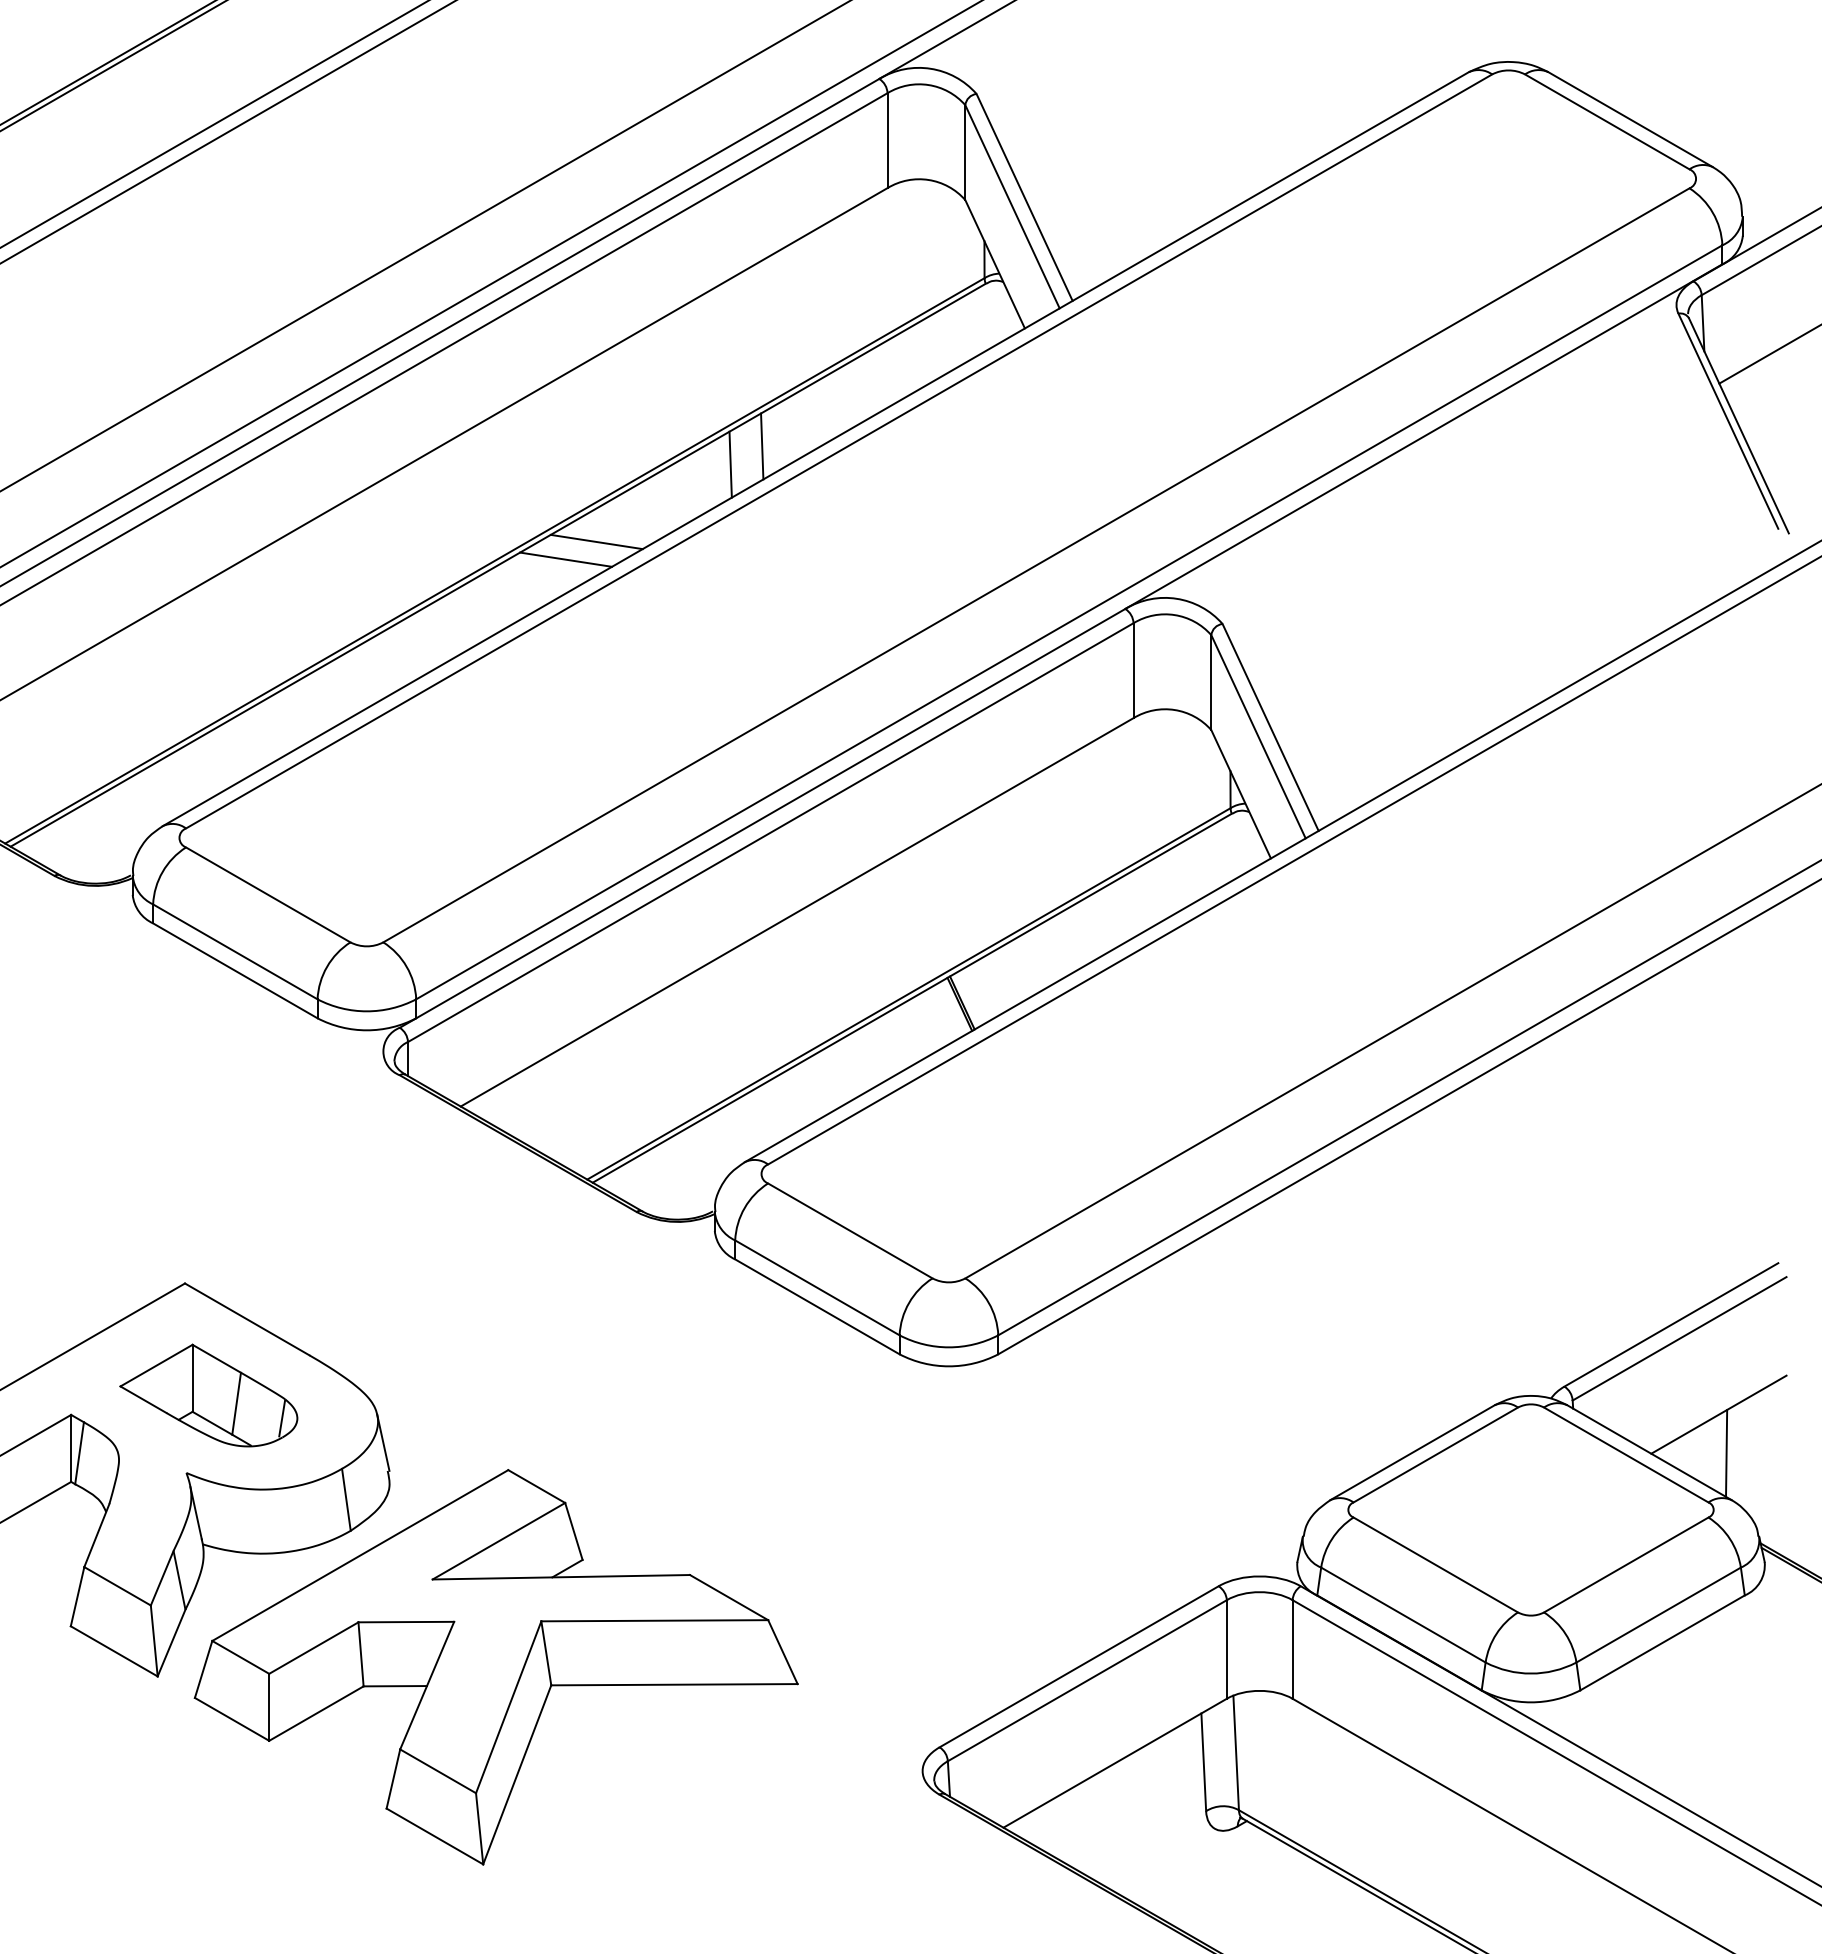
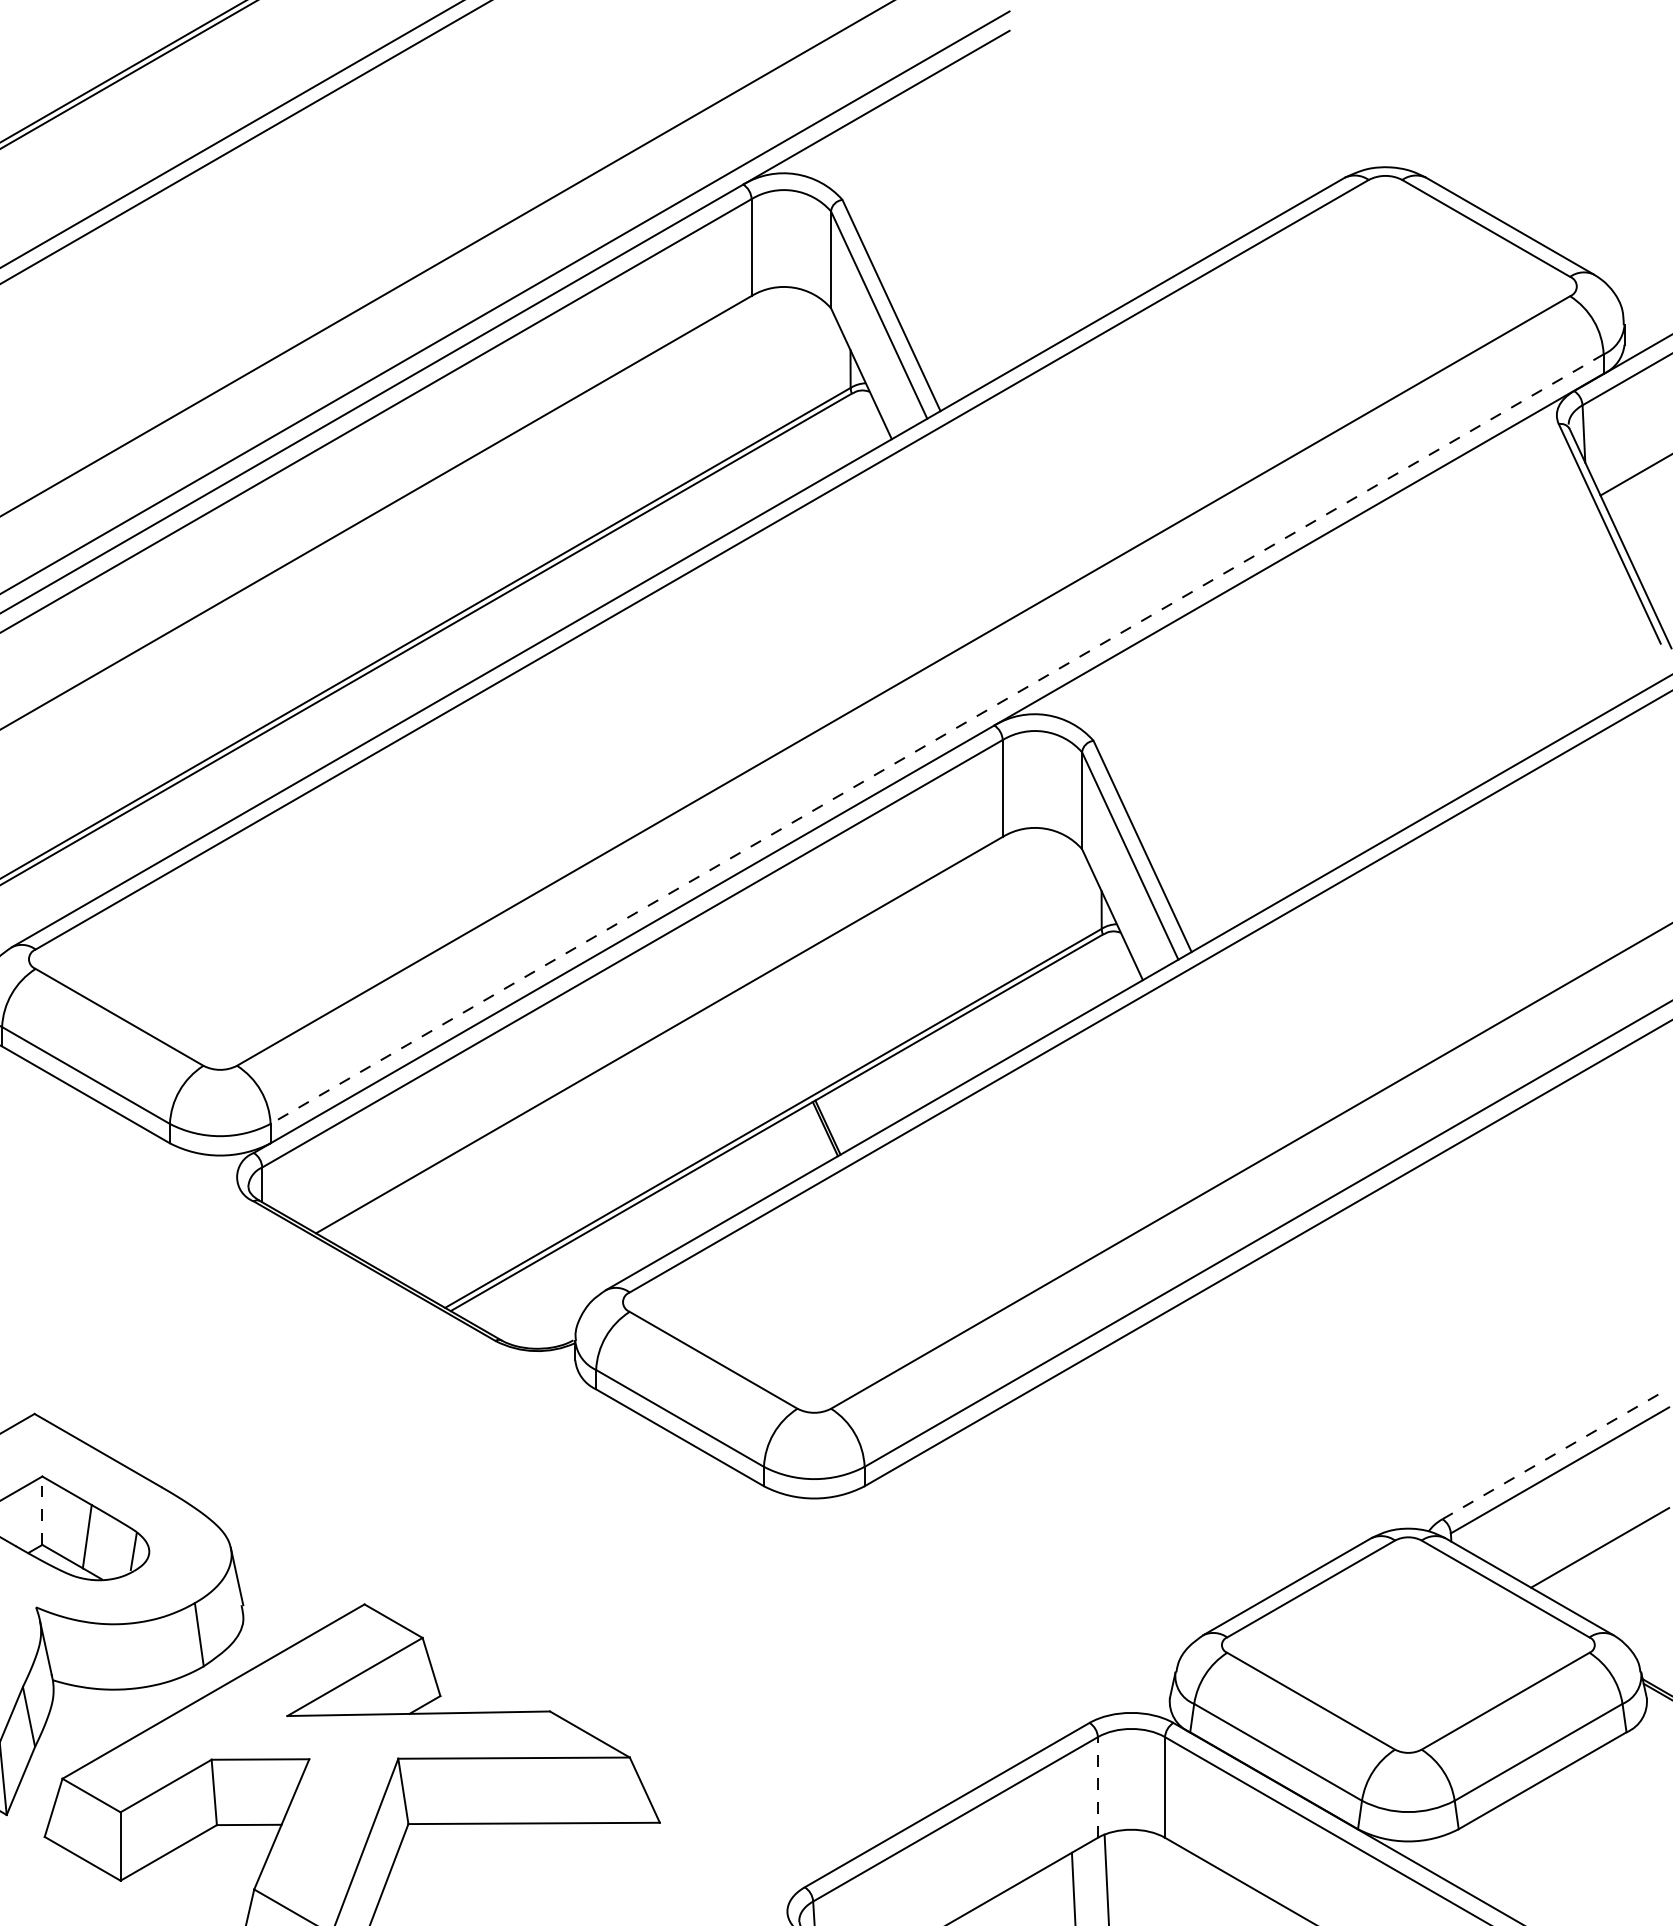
line: (762, 446) -> (624, 559), removed
line: (730, 464) -> (591, 578), removed
line: (596, 541) -> (454, 656), removed
line: (566, 559) -> (423, 675), removed
line: (1068, 622) -> (936, 739), solid -> dashed
line: (1671, 1324) -> (1551, 1455), solid -> dashed
line: (192, 1378) -> (42, 1510), solid -> dashed
line: (1726, 1452) -> (1607, 1586), removed
line: (1226, 1648) -> (1097, 1786), solid -> dashed

